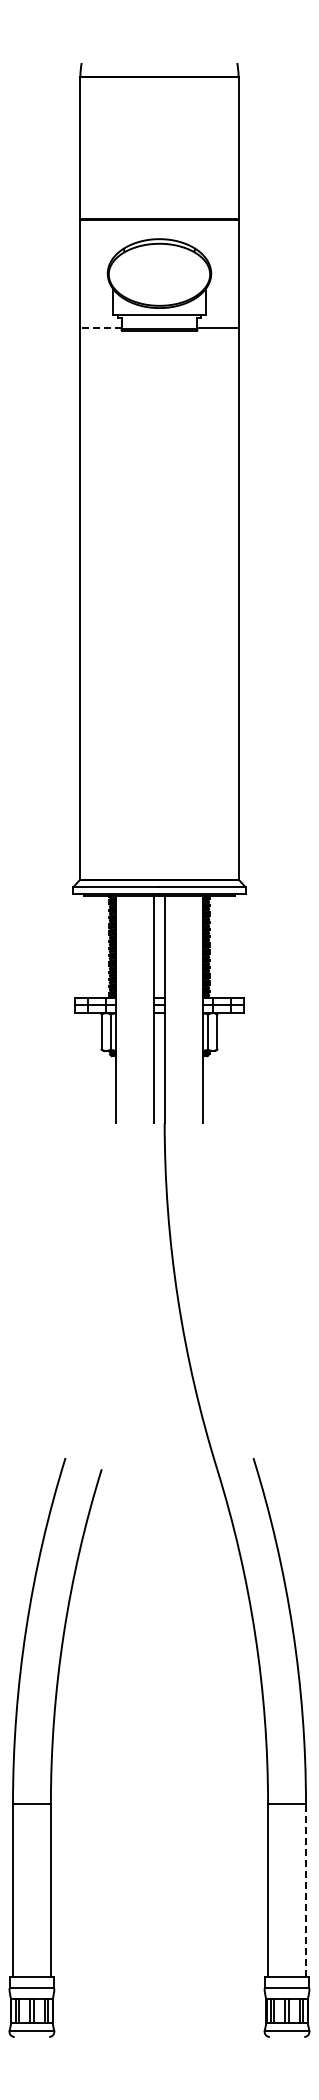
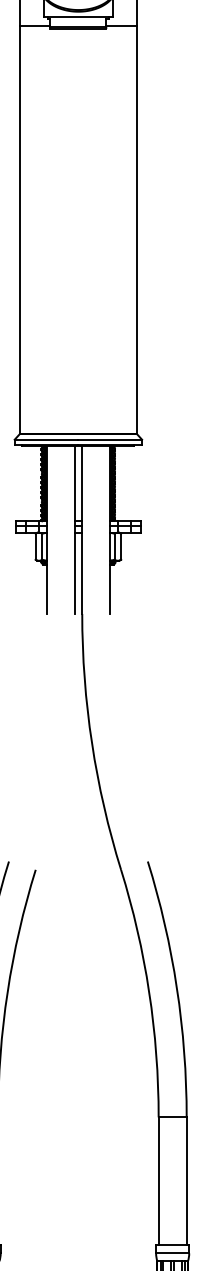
line: (100, 328) -> (34, 26), dashed -> solid
line: (306, 1889) -> (187, 1180), dashed -> solid

